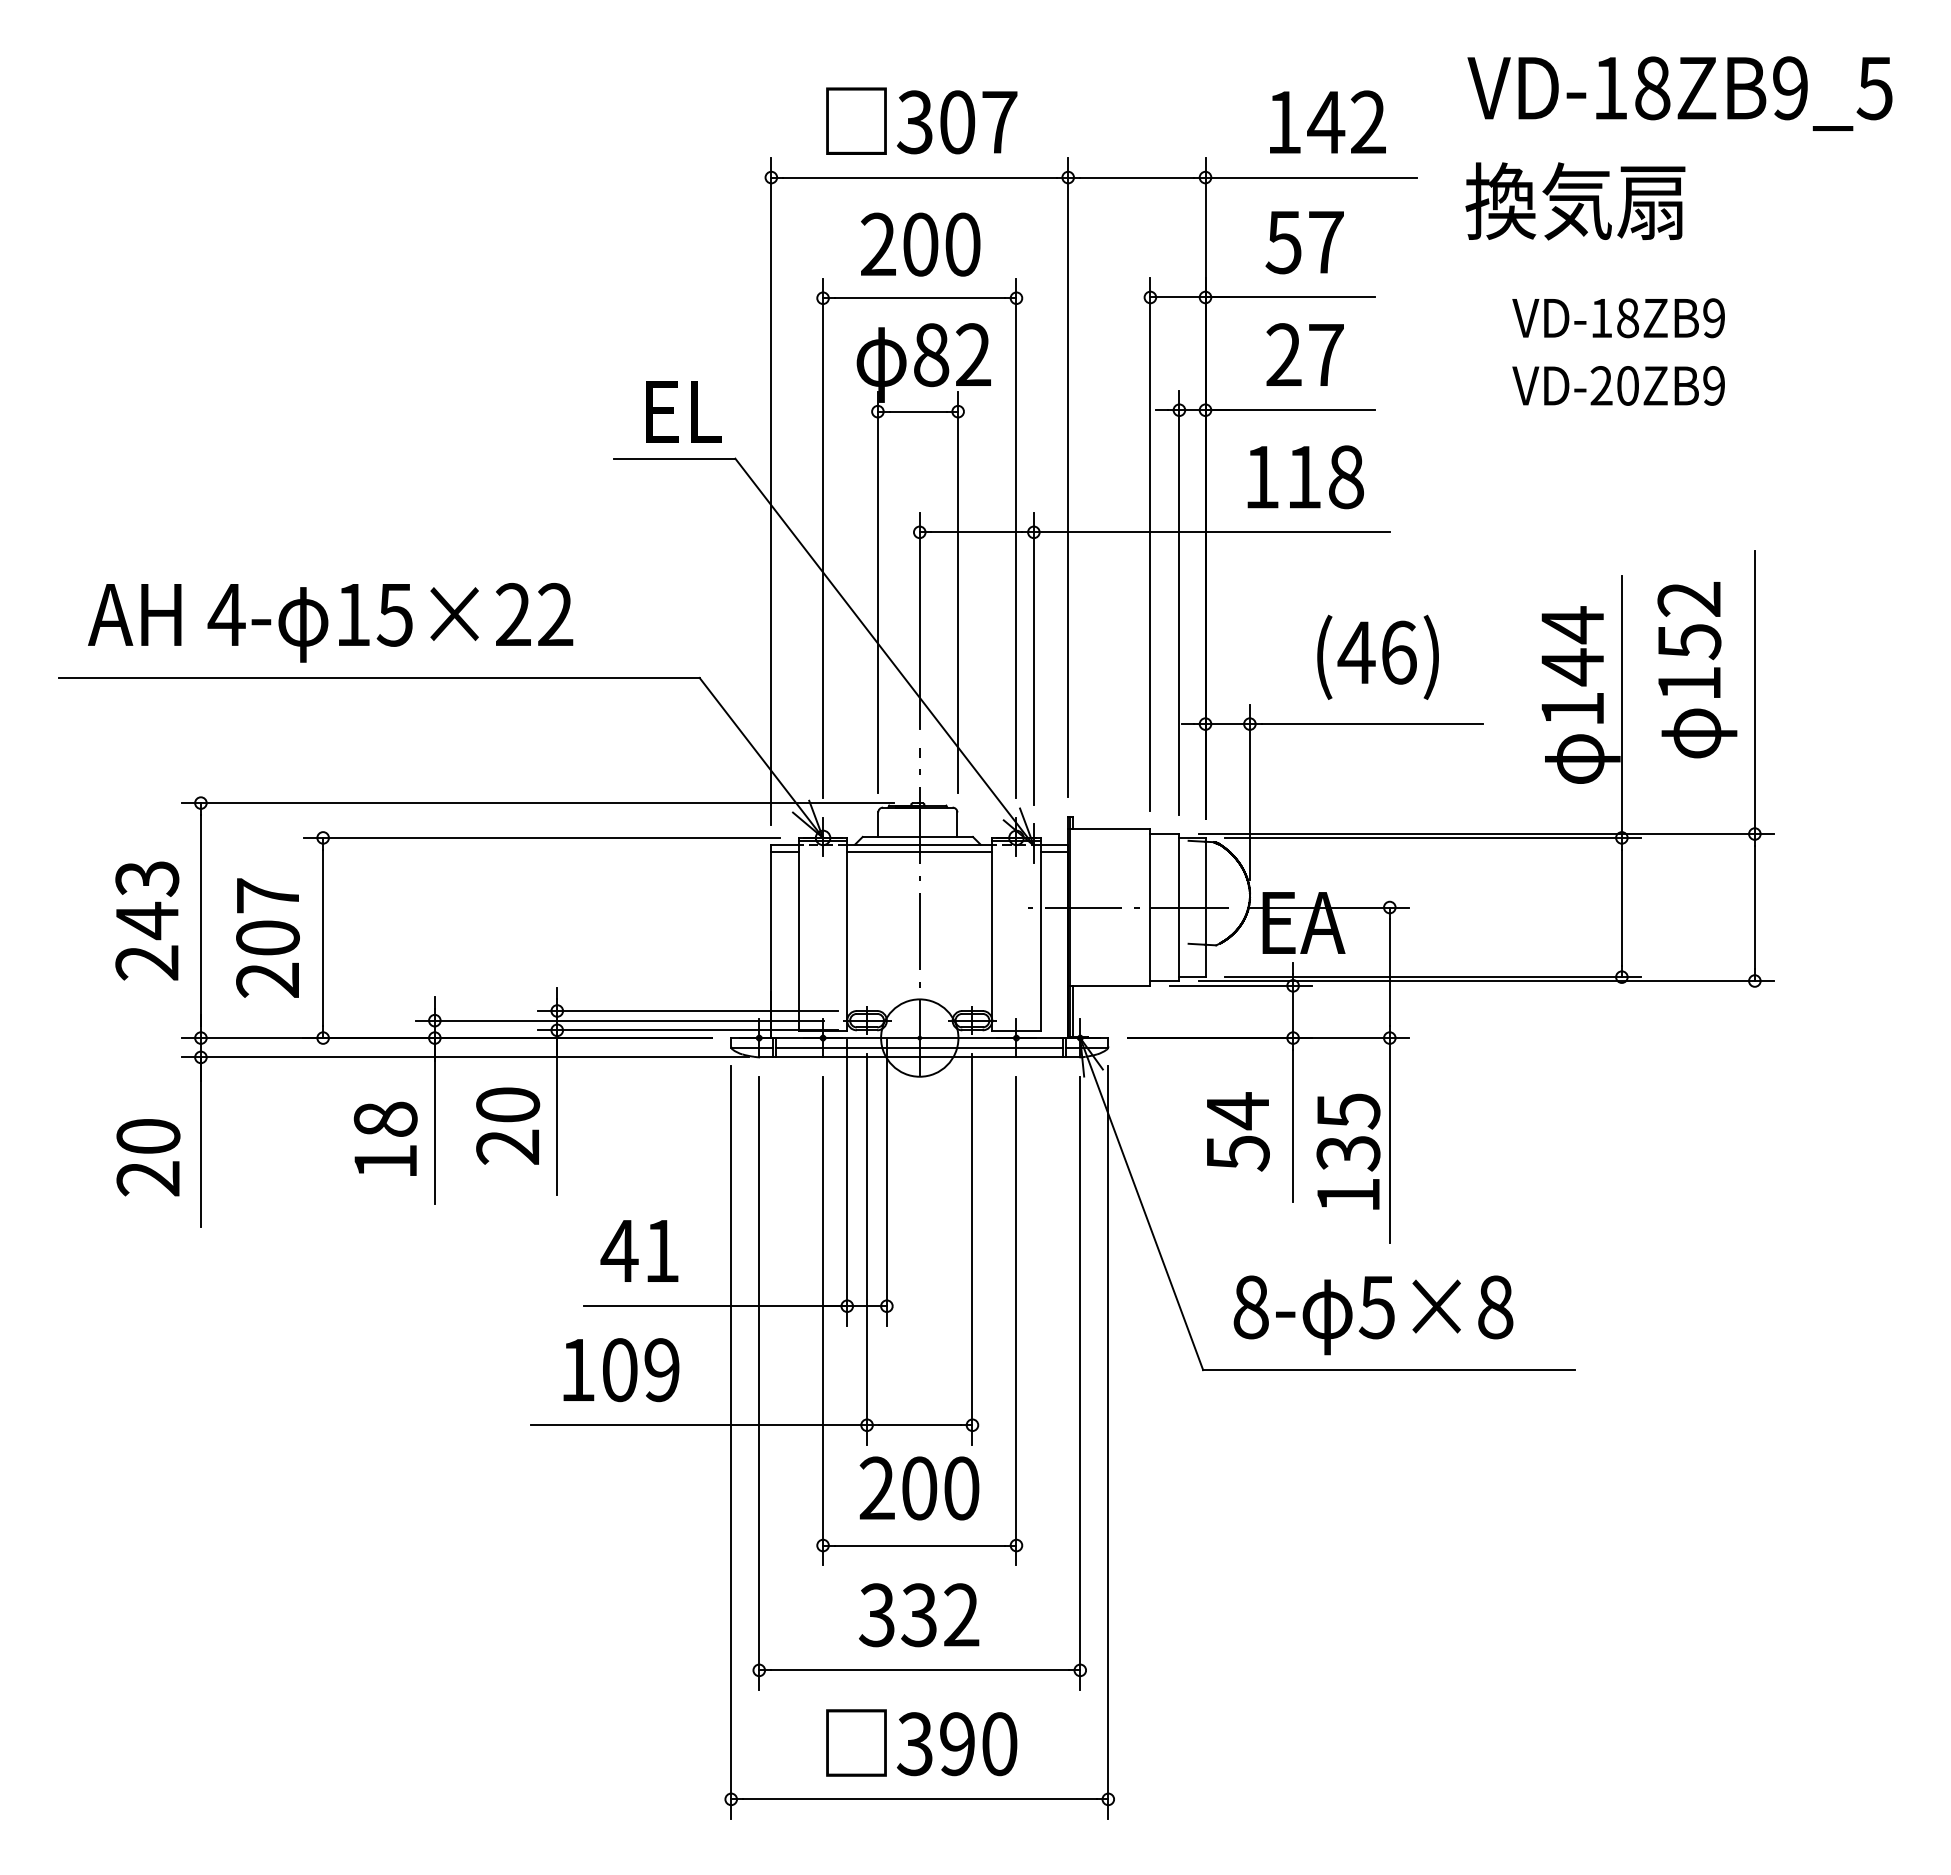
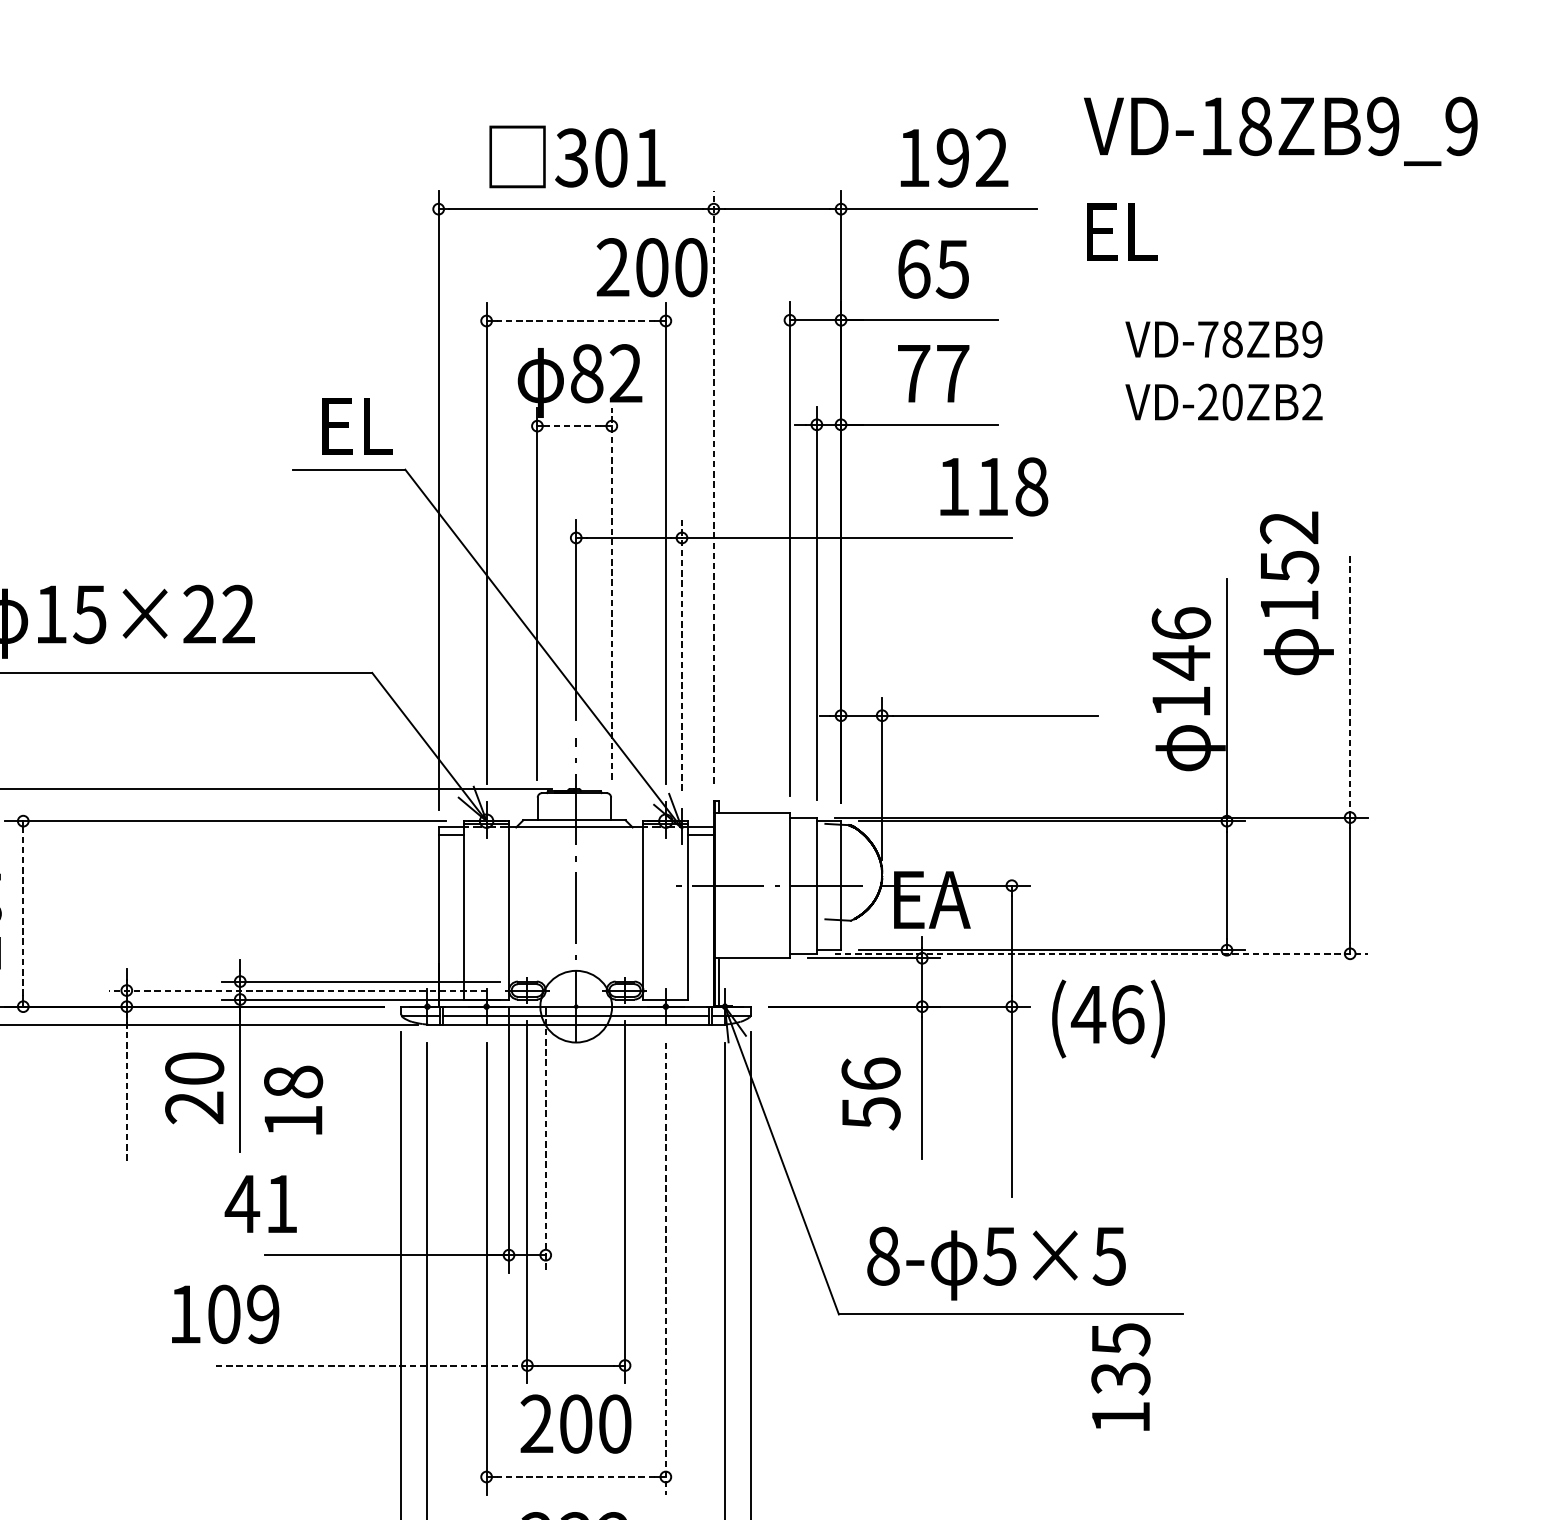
text: (1874, 88) -> (1461, 126), VD-18ZB9_5 -> VD-18ZB9_9
text: (999, 122) -> (650, 158), 307 -> 301
text: (1326, 122) -> (953, 158), 142 -> 192
text: (1575, 201) -> (1183, 231), 換気扇 -> EL
text: (1304, 242) -> (932, 269), 57 -> 65
text: (920, 244) -> (651, 267), moved
line: (919, 298) -> (575, 321), solid -> dashed
text: (1601, 318) -> (1208, 339), VD-18ZB9 -> VD-78ZB9
text: (1283, 354) -> (913, 373), 27 -> 77
text: (1714, 385) -> (1312, 401), VD-20ZB9 -> VD-20ZB2
line: (918, 411) -> (575, 425), solid -> dashed
line: (1068, 477) -> (714, 487), solid -> dashed
text: (1305, 477) -> (993, 487), moved
line: (958, 592) -> (612, 593), solid -> dashed
text: (1572, 625) -> (1181, 624), 144 -> 146
text: (1377, 656) -> (1107, 1018), moved
line: (1033, 658) -> (681, 654), solid -> dashed
text: (1697, 670) -> (1297, 593), moved
line: (1754, 692) -> (1349, 686), solid -> dashed
line: (919, 852) -> (575, 834), removed
line: (323, 937) -> (23, 913), solid -> dashed
line: (1486, 981) -> (1101, 954), solid -> dashed
line: (619, 1020) -> (297, 990), solid -> dashed
text: (1237, 1111) -> (870, 1074), 54 -> 56
line: (434, 1120) -> (126, 1083), solid -> dashed
text: (385, 1138) -> (293, 1099), moved
text: (1348, 1151) -> (1120, 1376), moved
line: (886, 1182) -> (545, 1140), solid -> dashed
text: (639, 1250) -> (260, 1203), moved
text: (1495, 1307) -> (1109, 1256), 5×8 -> 5×5
line: (1016, 1321) -> (665, 1269), solid -> dashed
text: (621, 1370) -> (225, 1314), moved
line: (699, 1425) -> (372, 1365), solid -> dashed
line: (919, 1545) -> (575, 1476), solid -> dashed

